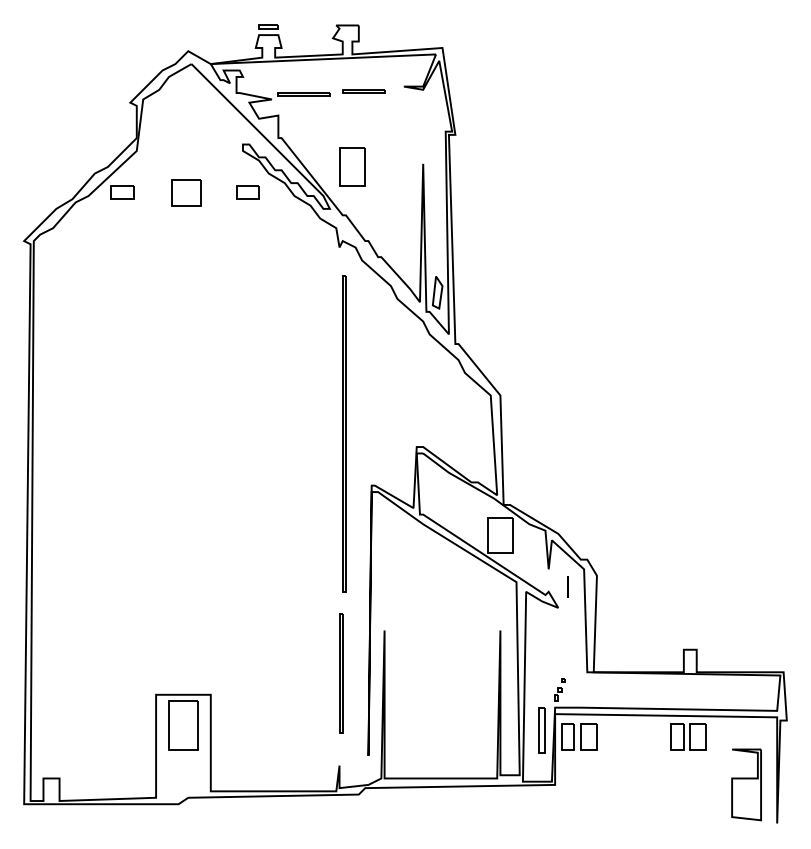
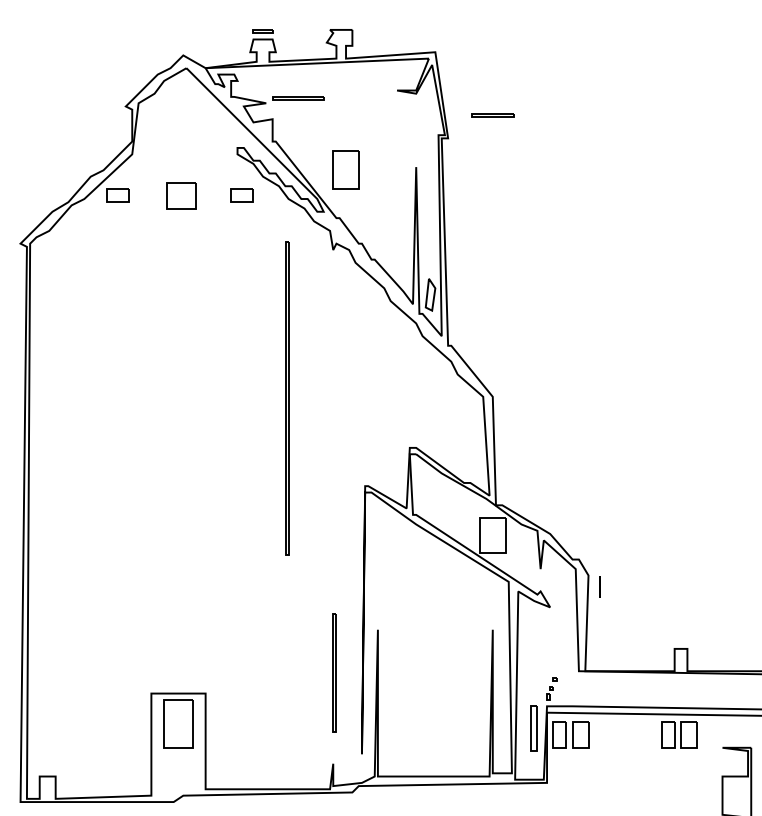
line: (363, 90) -> (492, 114), moved
line: (343, 433) -> (286, 397), moved
line: (567, 586) -> (599, 586), moved

